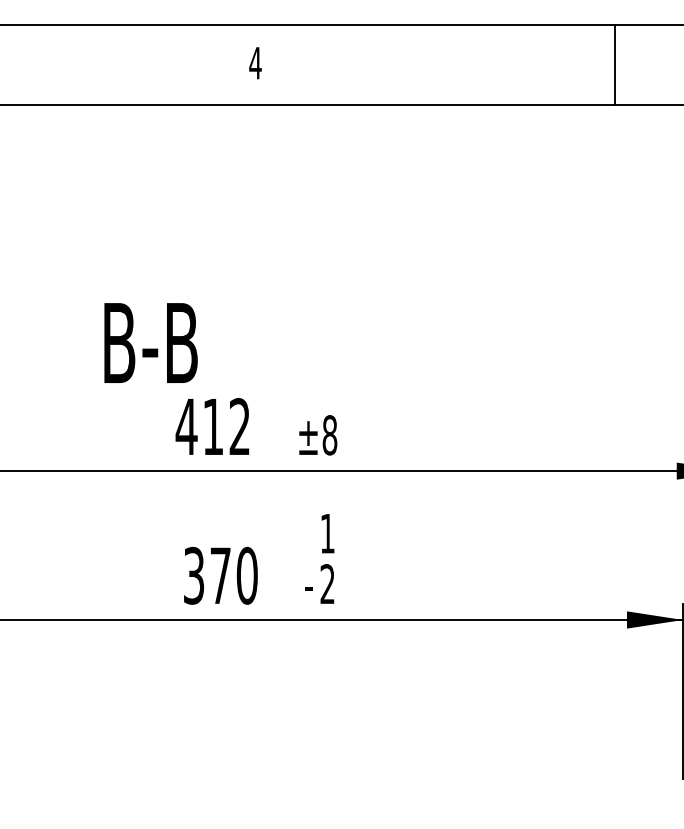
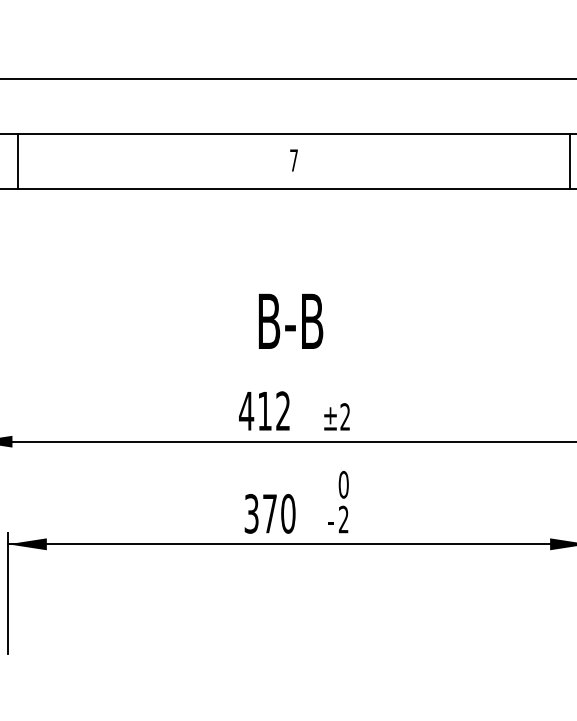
text: (254, 63) -> (293, 160), 4 -> 7
line: (614, 64) -> (569, 161), moved
text: (151, 341) -> (291, 320), moved
text: (330, 434) -> (345, 416), ±8 -> ±2
text: (327, 533) -> (343, 484), 1 -> 0

